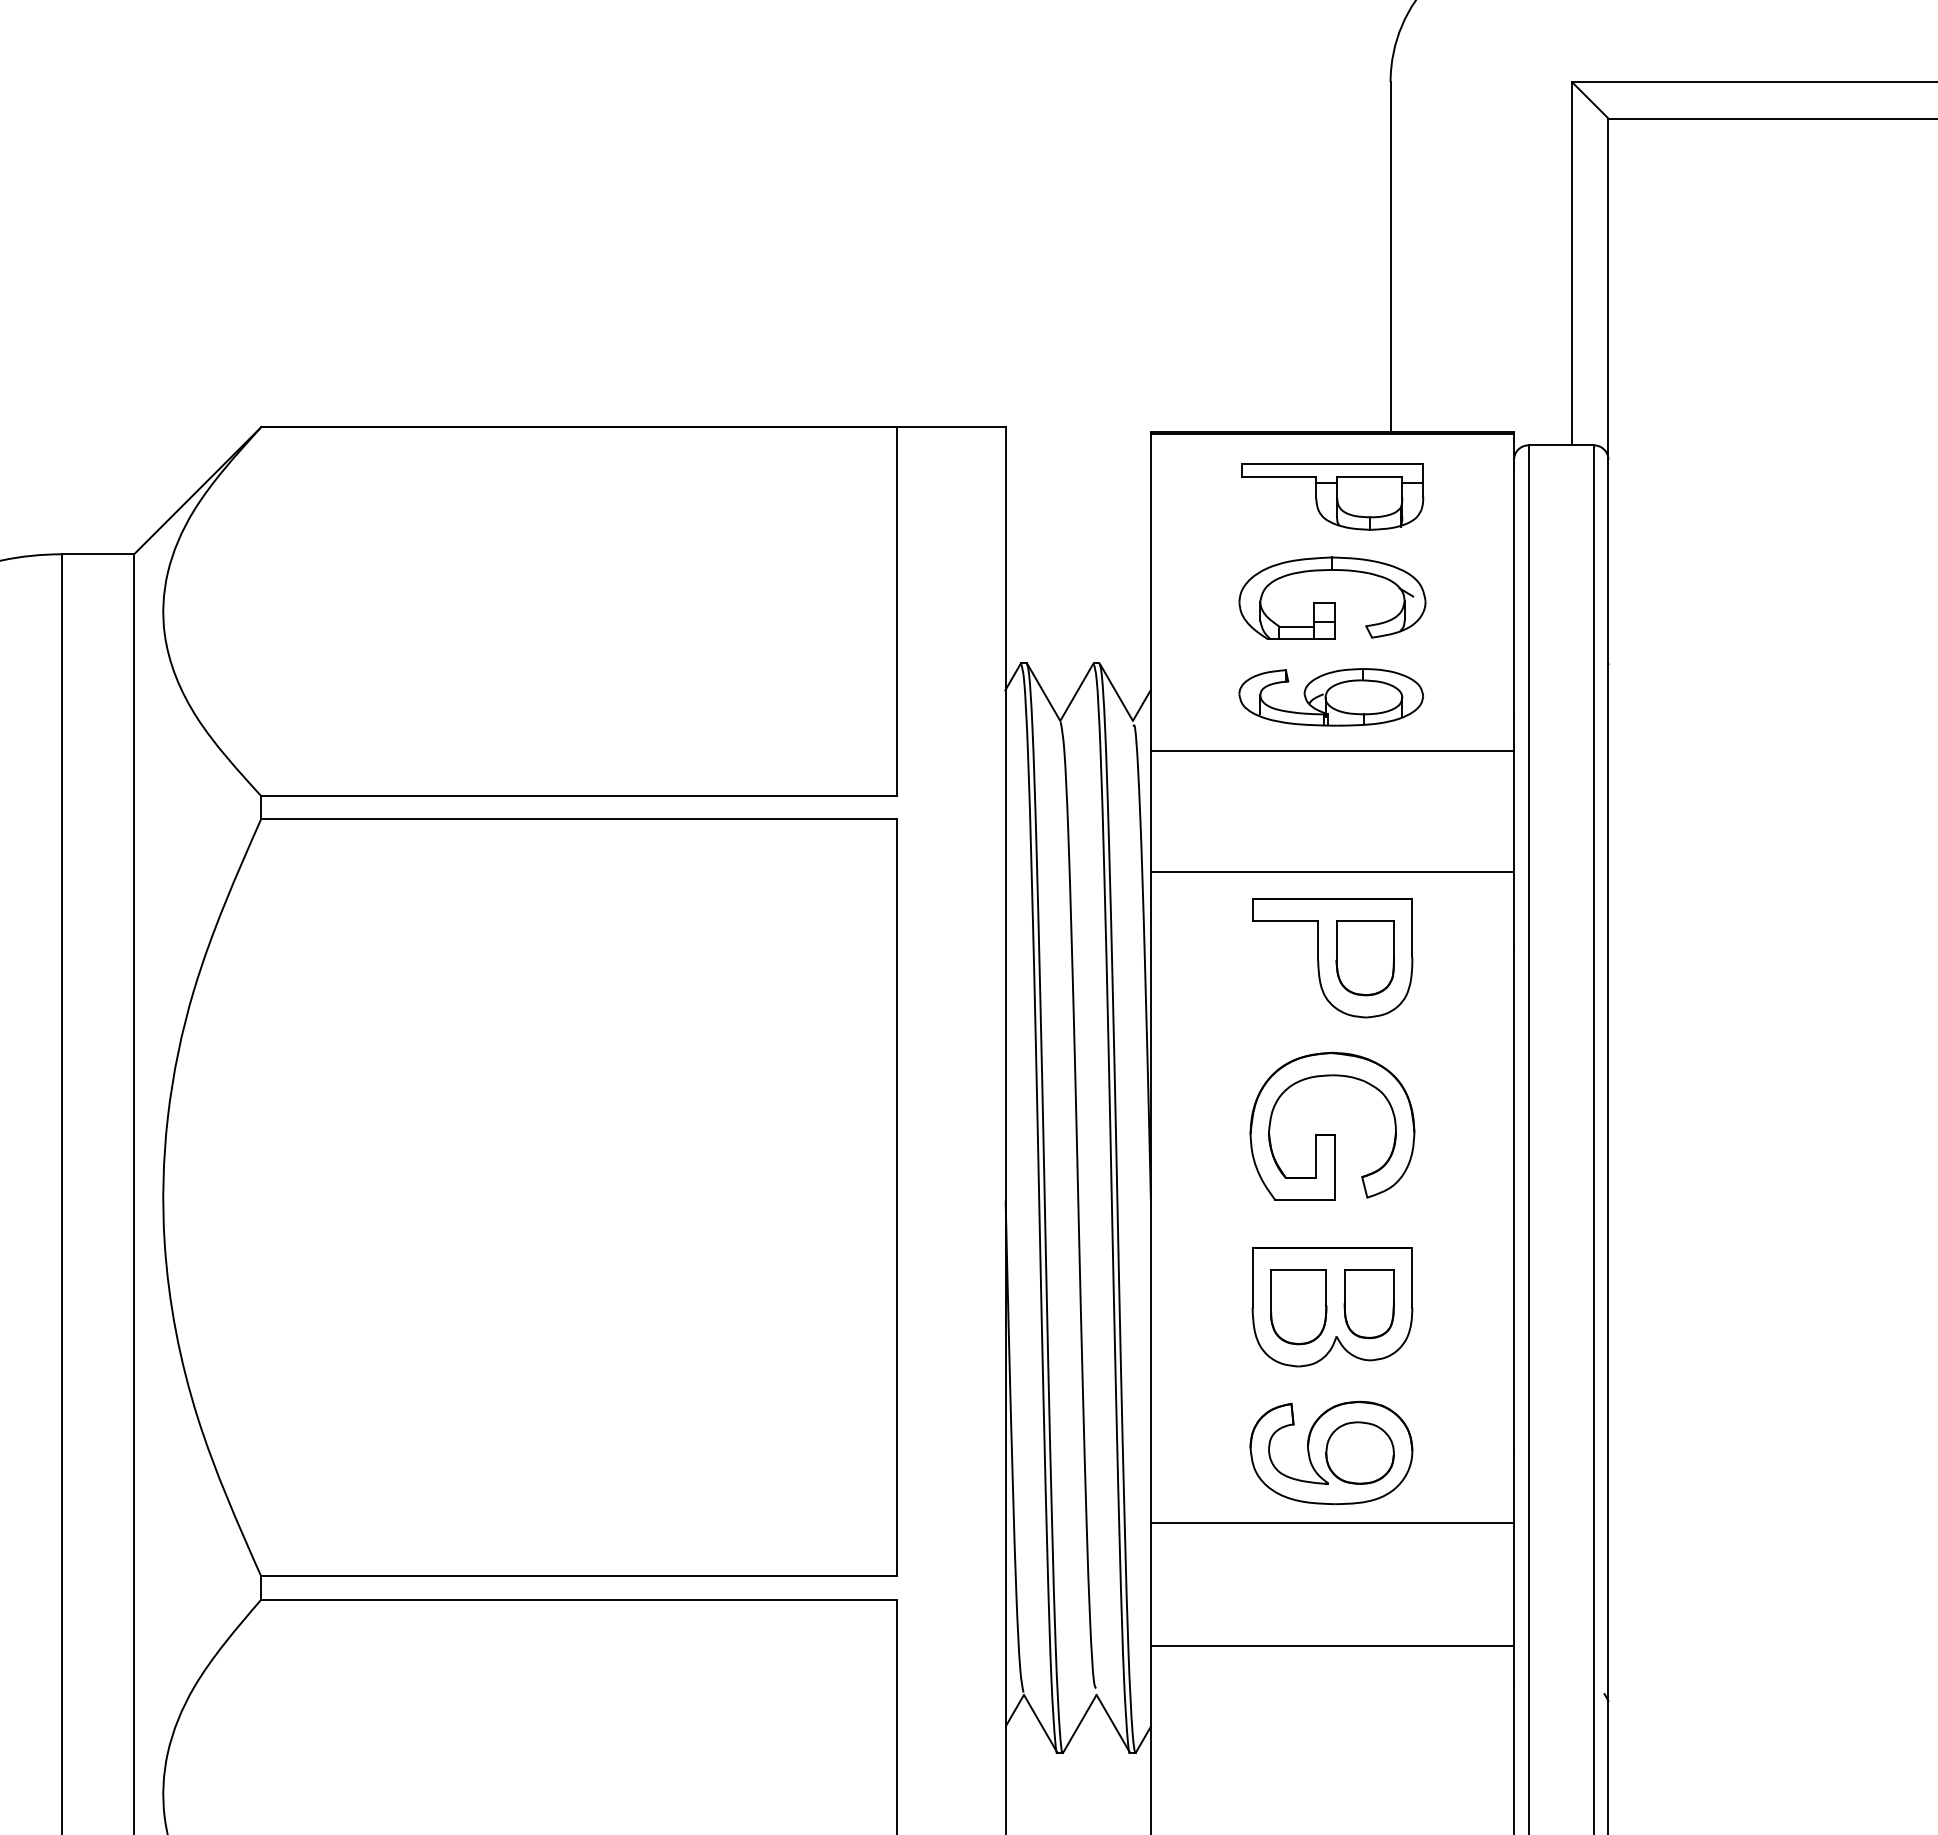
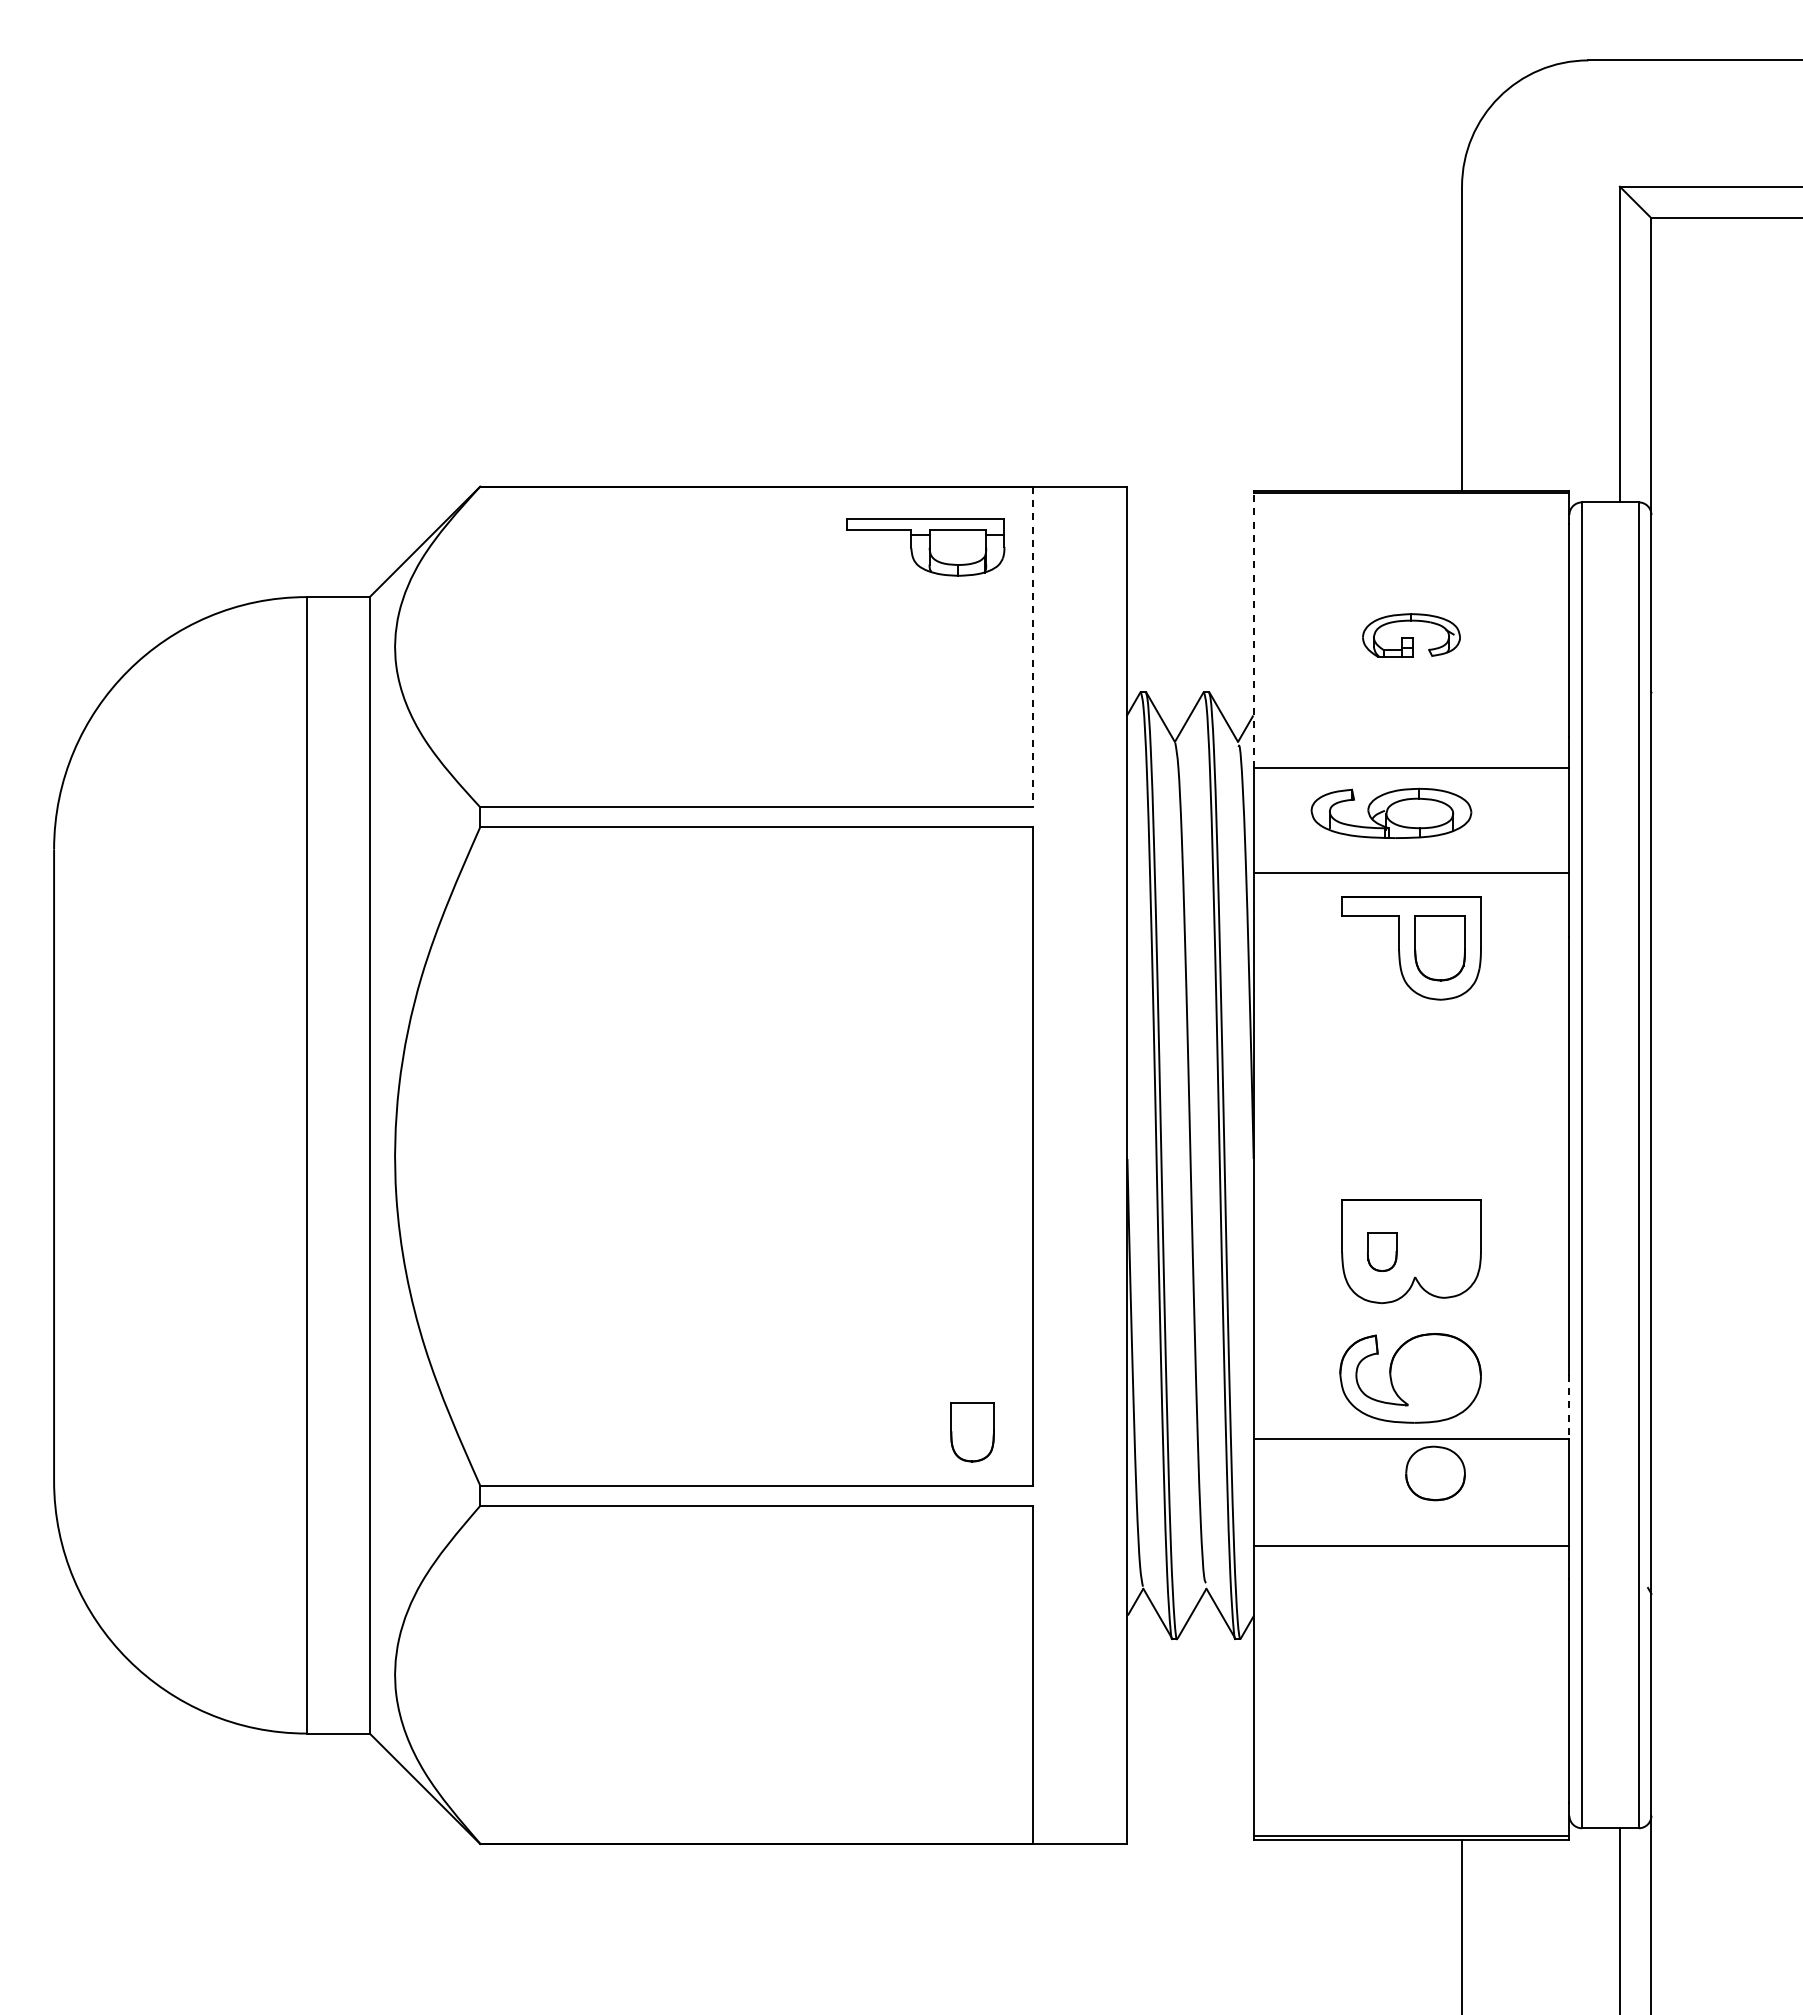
part: (1332, 497) -> (925, 547), moved
line: (1150, 592) -> (1253, 630), solid -> dashed
part: (1332, 598) -> (1411, 635), size x0.6
line: (896, 612) -> (1032, 647), solid -> dashed
part: (1331, 697) -> (1391, 813), moved
part: (1332, 1134) -> (1411, 1101), removed
part: (1369, 1304) -> (972, 1432), moved
part: (1299, 1307) -> (1382, 1251), size x0.6
part: (1360, 1453) -> (1435, 1473), moved
line: (1514, 1486) -> (1569, 1407), solid -> dashed

